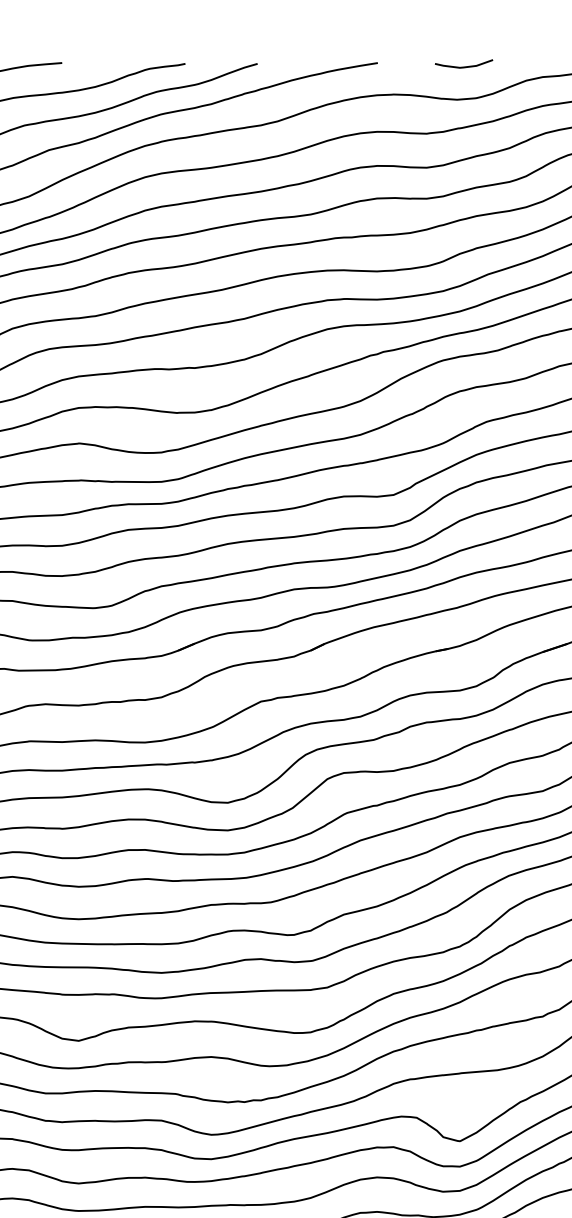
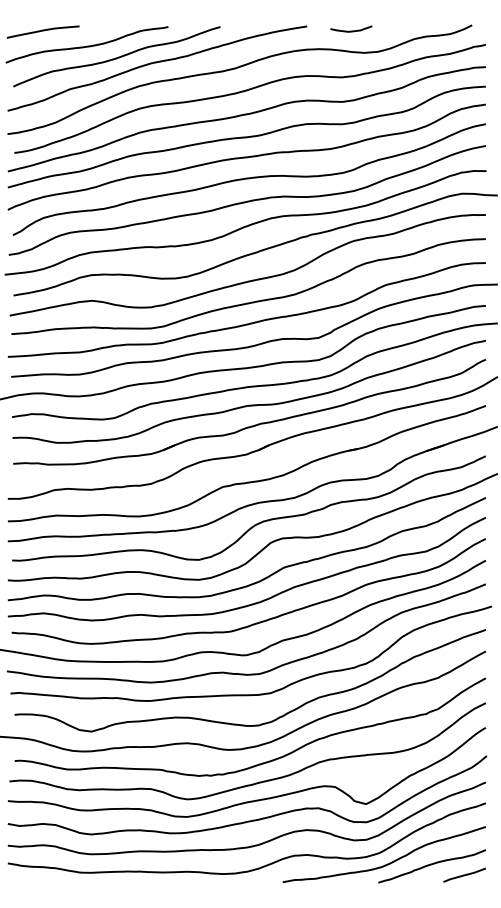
curve: (464, 65) -> (351, 30), moved

